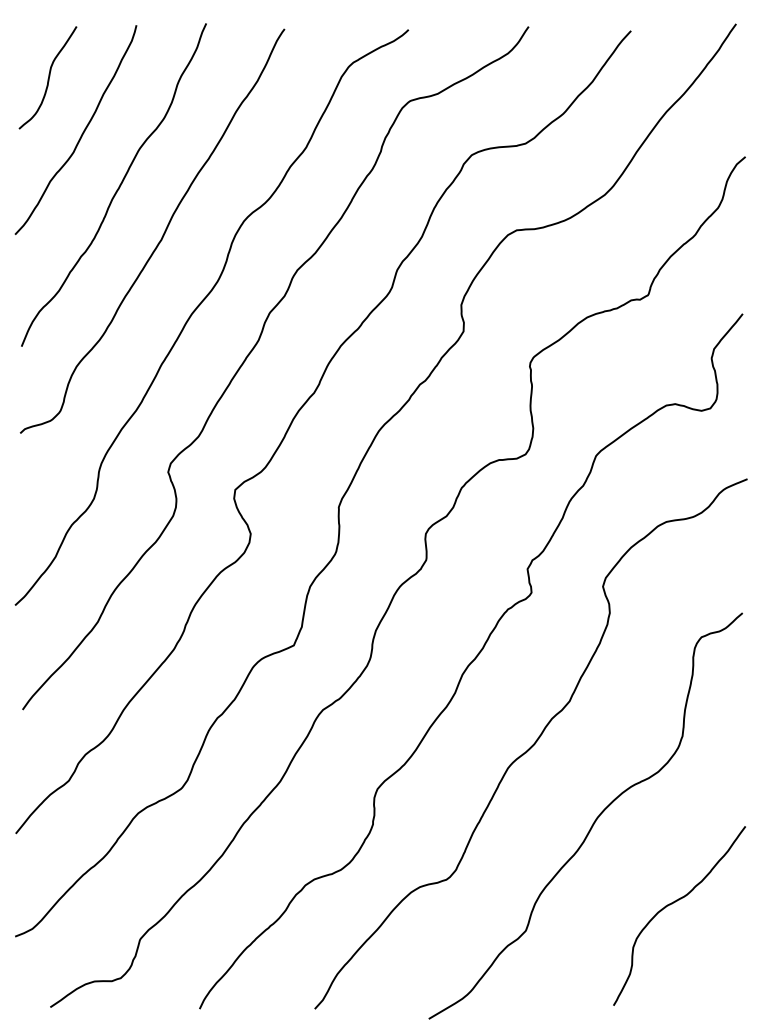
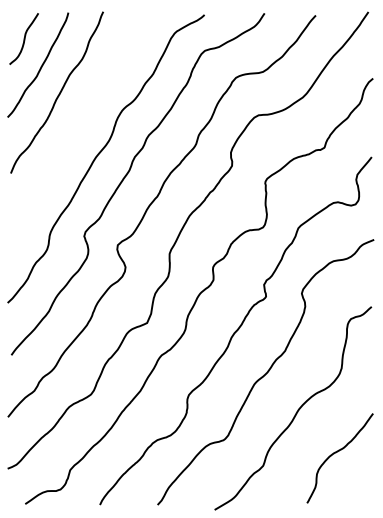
curve: (160, 236) -> (80, 118), removed

